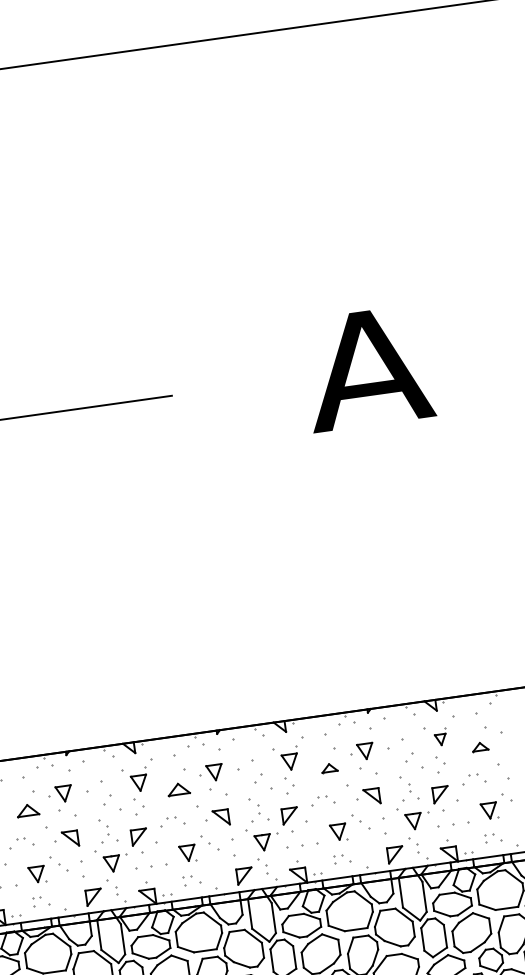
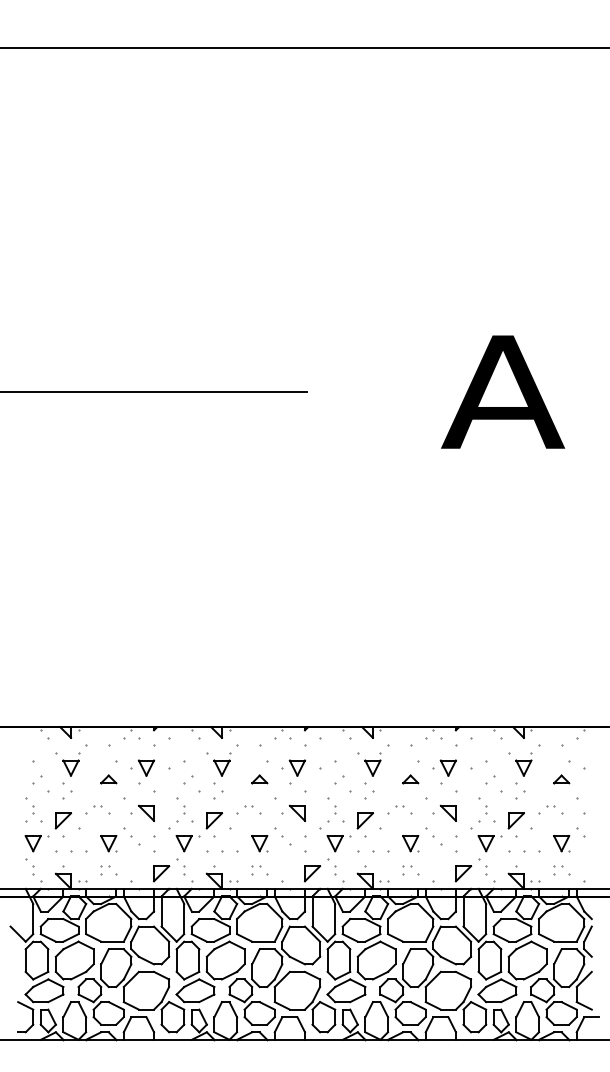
part: (440, 737) -> (523, 764), size x1.43
part: (178, 789) -> (259, 779), size x0.71
part: (27, 810) -> (108, 779), size x0.71

